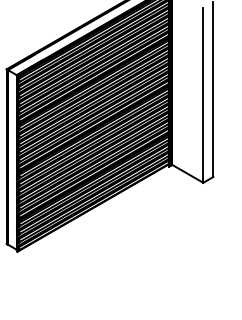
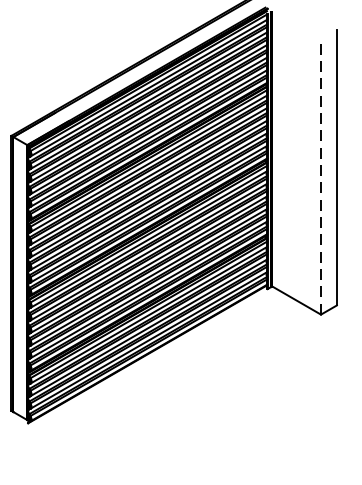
line: (203, 95) -> (321, 177), solid -> dashed

